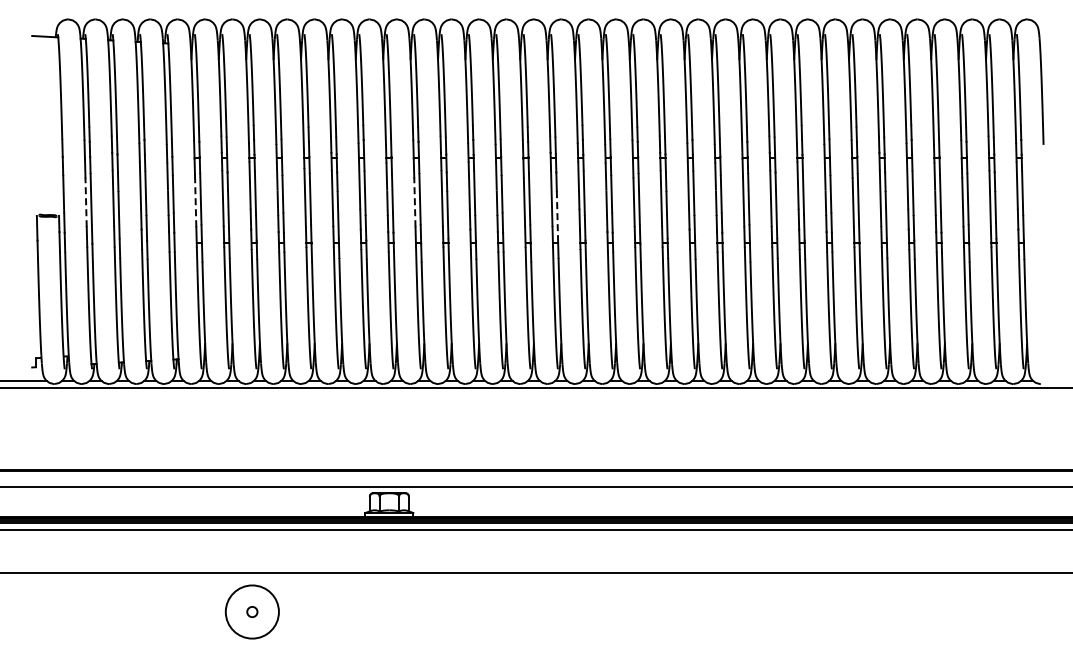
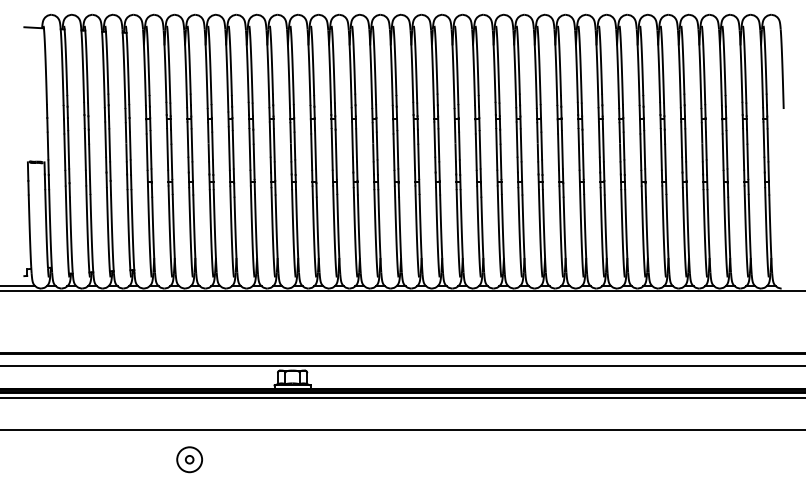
line: (86, 202) -> (65, 152), dashed -> solid
line: (195, 202) -> (146, 152), dashed -> solid
line: (414, 202) -> (311, 152), dashed -> solid
line: (557, 214) -> (418, 161), dashed -> solid
circle: (251, 611) -> (189, 459), size x0.62

